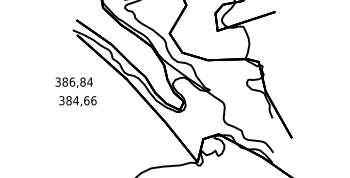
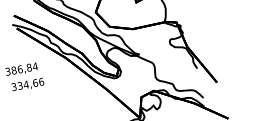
text: (68, 100) -> (19, 85), 384,66 -> 334,66

